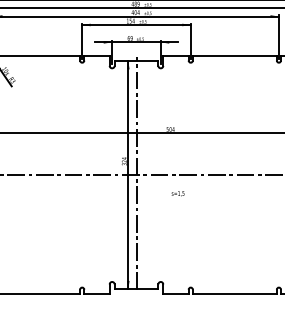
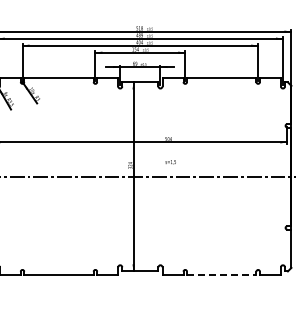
line: (136, 173) -> (140, 175), removed
text: (177, 194) -> (170, 162), moved
line: (234, 294) -> (221, 275), solid -> dashed

